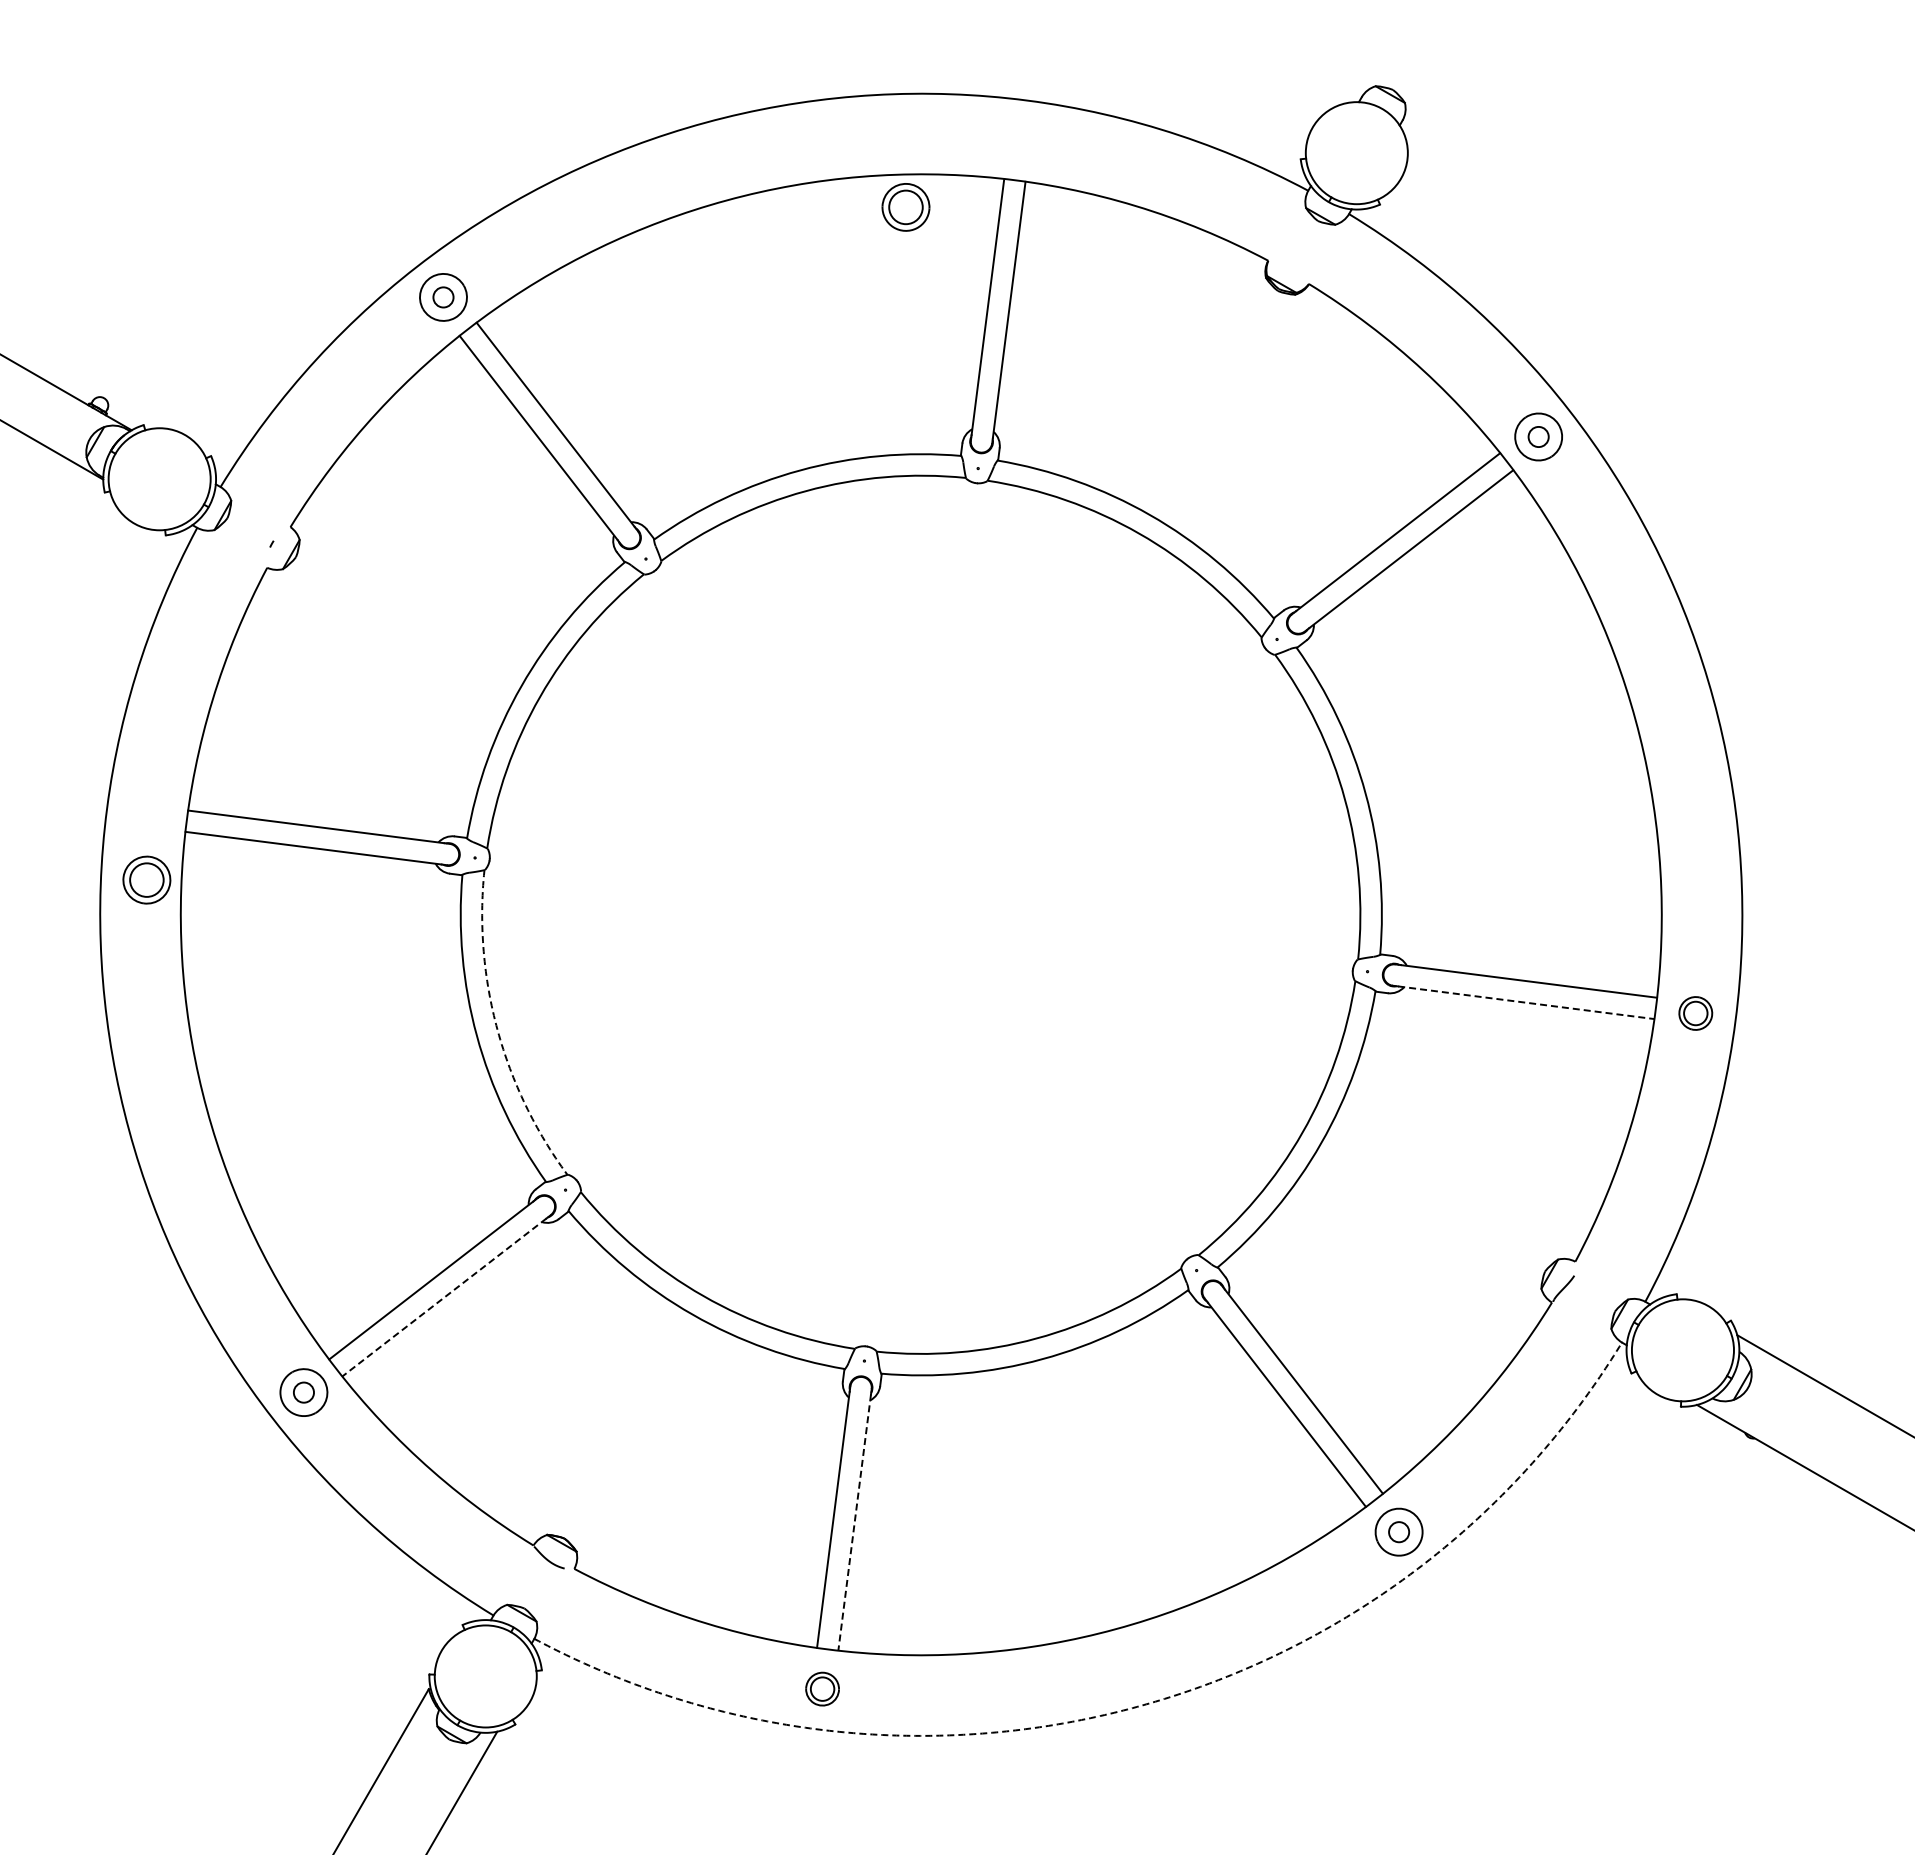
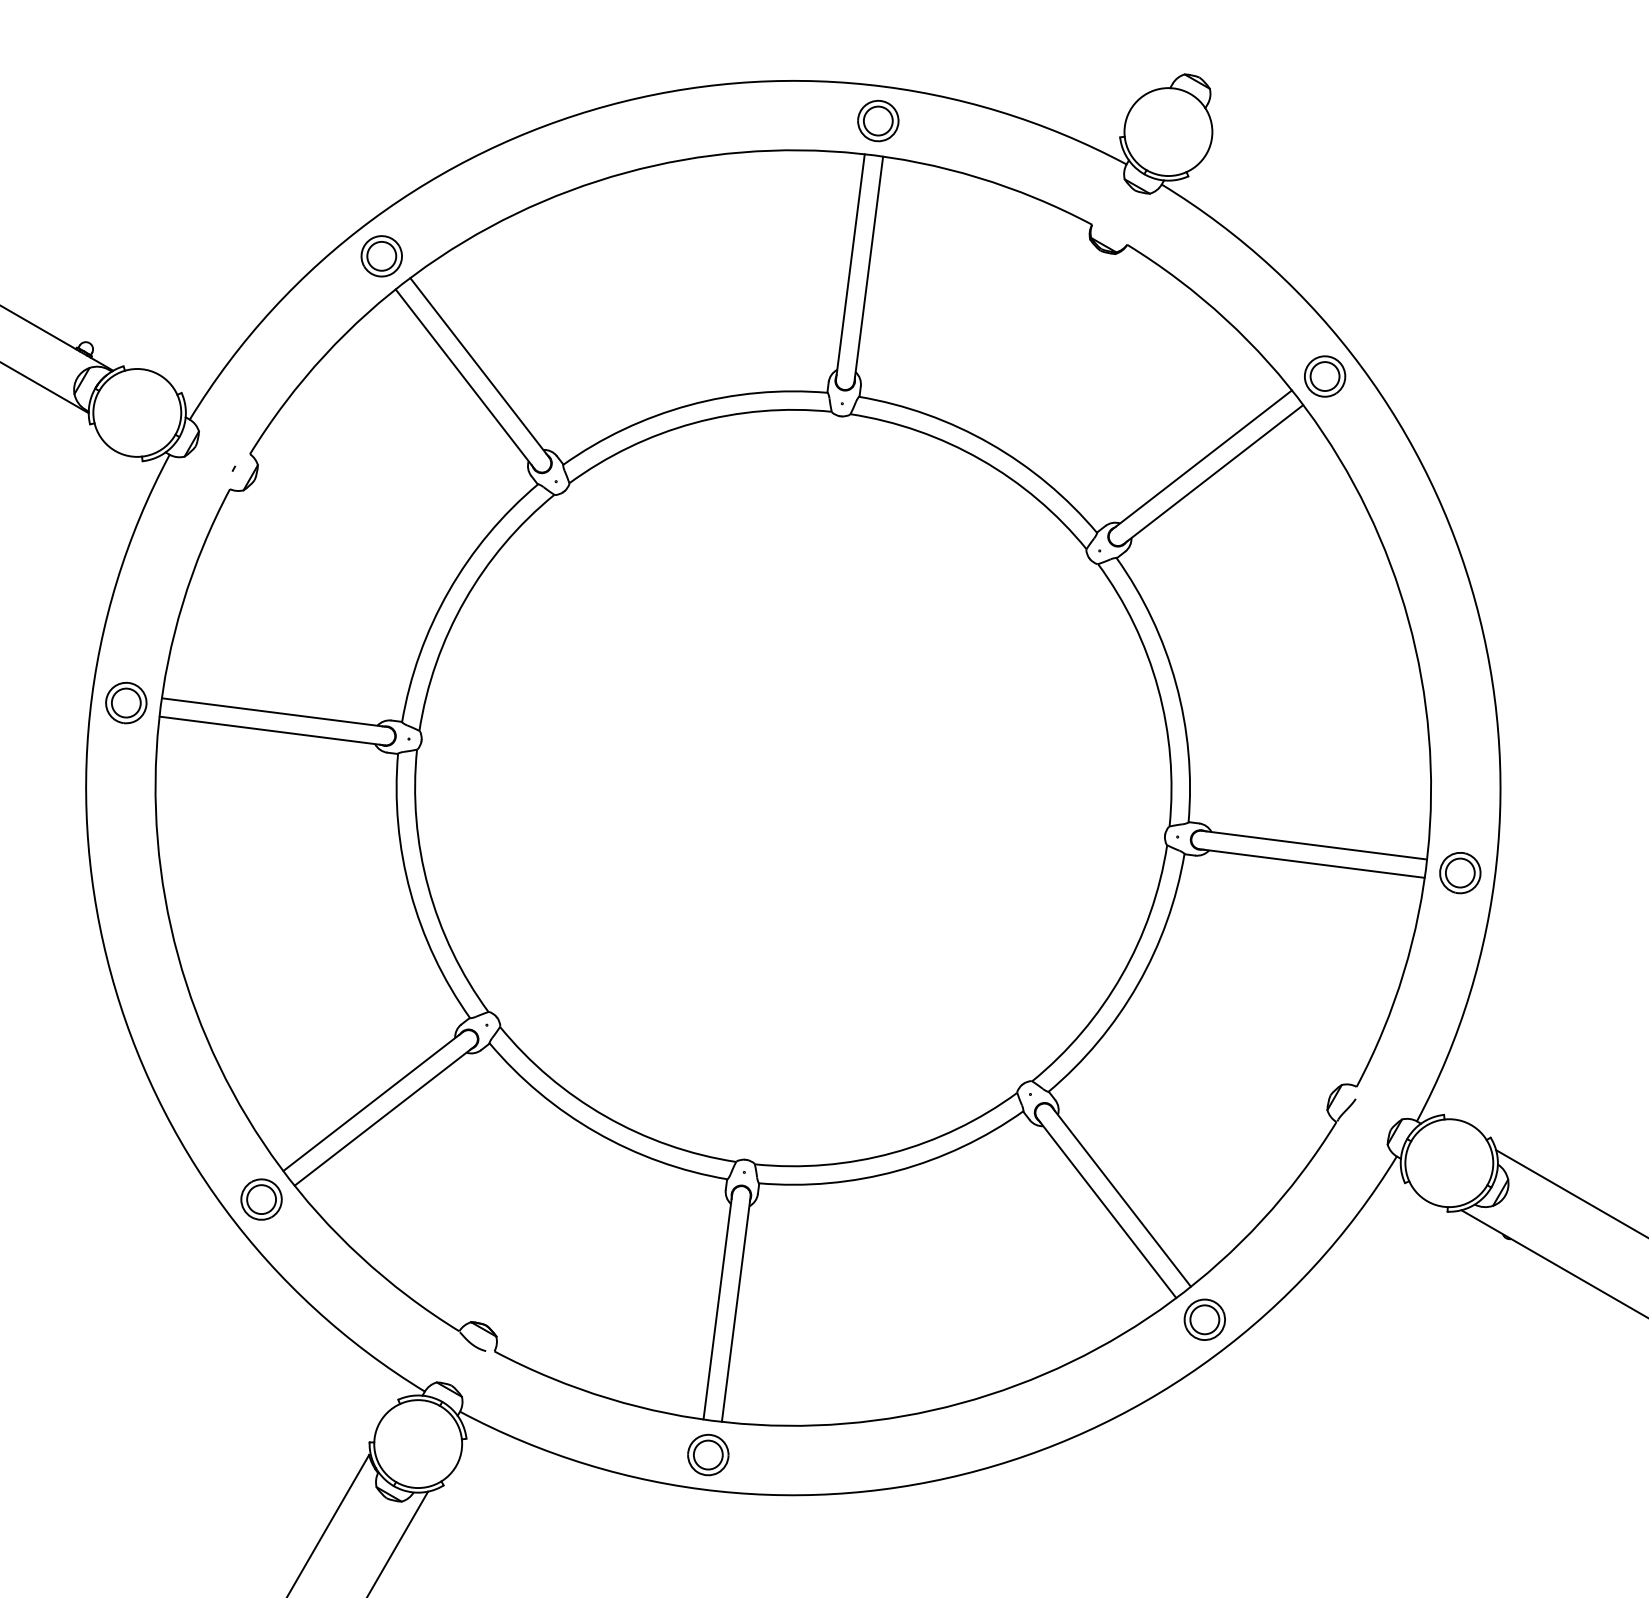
part: (905, 207) -> (877, 121), moved
circle: (443, 297) -> (381, 256), size x1.67
circle: (1538, 436) -> (1324, 376), size x1.67
part: (146, 879) -> (125, 702), moved
line: (1526, 1002) -> (1314, 863), dashed -> solid
part: (1695, 1013) -> (1460, 873), size x1.43
arc: (497, 1030) -> (428, 887), dashed -> solid
line: (444, 1297) -> (382, 1117), dashed -> solid
circle: (303, 1392) -> (261, 1199), size x1.67
line: (854, 1522) -> (735, 1311), dashed -> solid
circle: (1398, 1531) -> (1204, 1319), size x1.67
part: (822, 1688) -> (708, 1454), size x1.43
arc: (1137, 1706) -> (979, 1469), dashed -> solid

